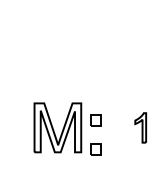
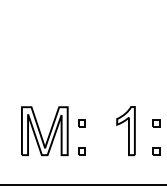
part: (95, 120) -> (81, 123), size x0.62
part: (140, 128) -> (125, 131), size x1.67
part: (95, 148) -> (81, 151), size x0.62

